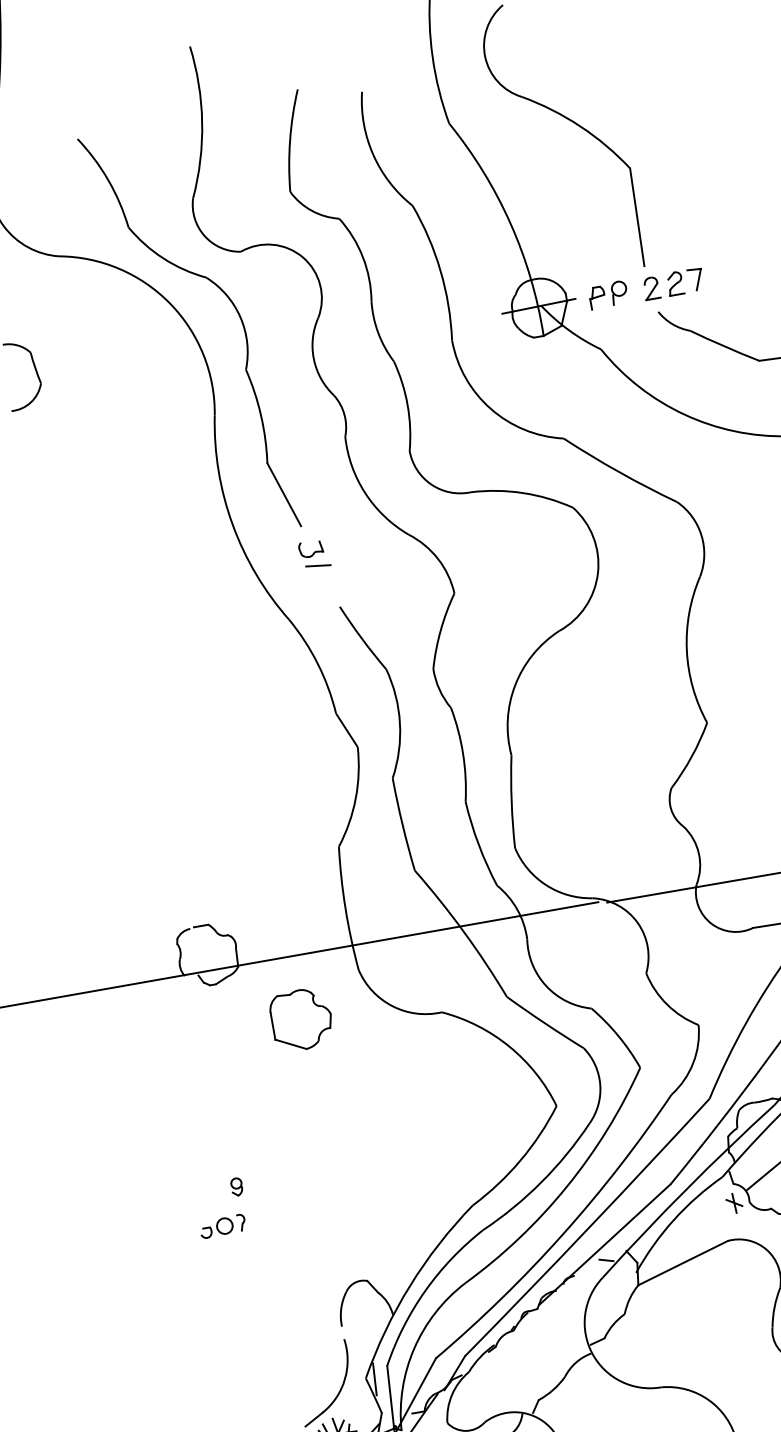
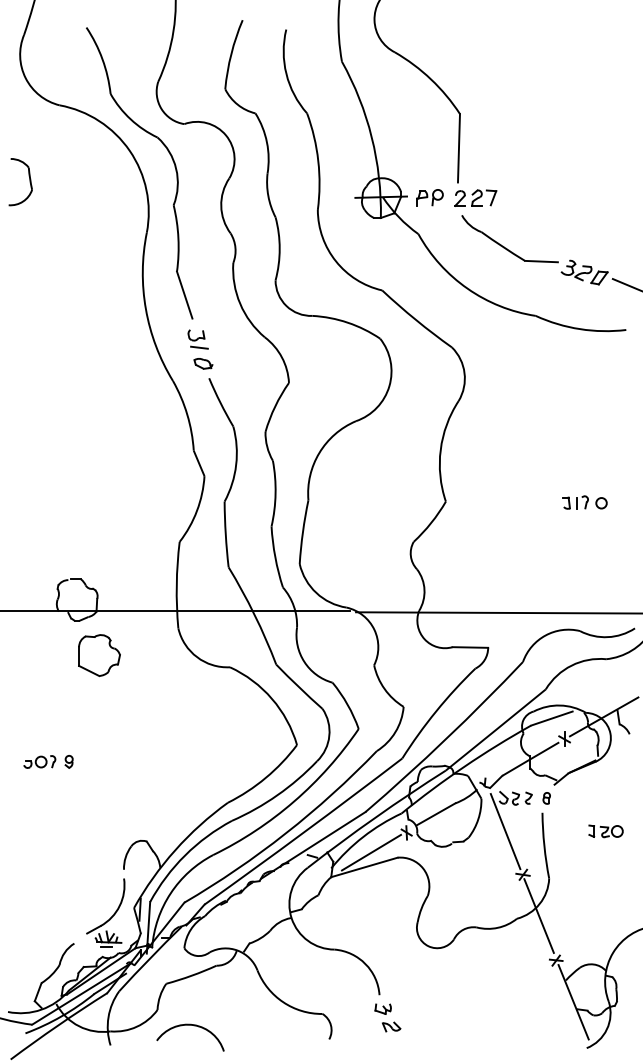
part: (328, 587) -> (203, 363), added
part: (301, 1019) -> (99, 655), moved
part: (222, 1225) -> (39, 761), moved
line: (687, 1240) -> (370, 852), added

